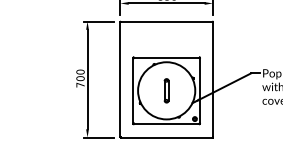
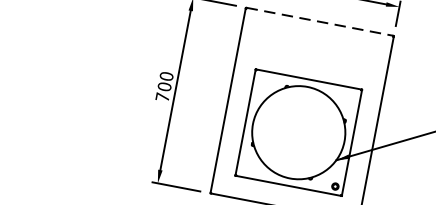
line: (166, 21) -> (319, 21), solid -> dashed
part: (166, 90) -> (298, 132), removed

